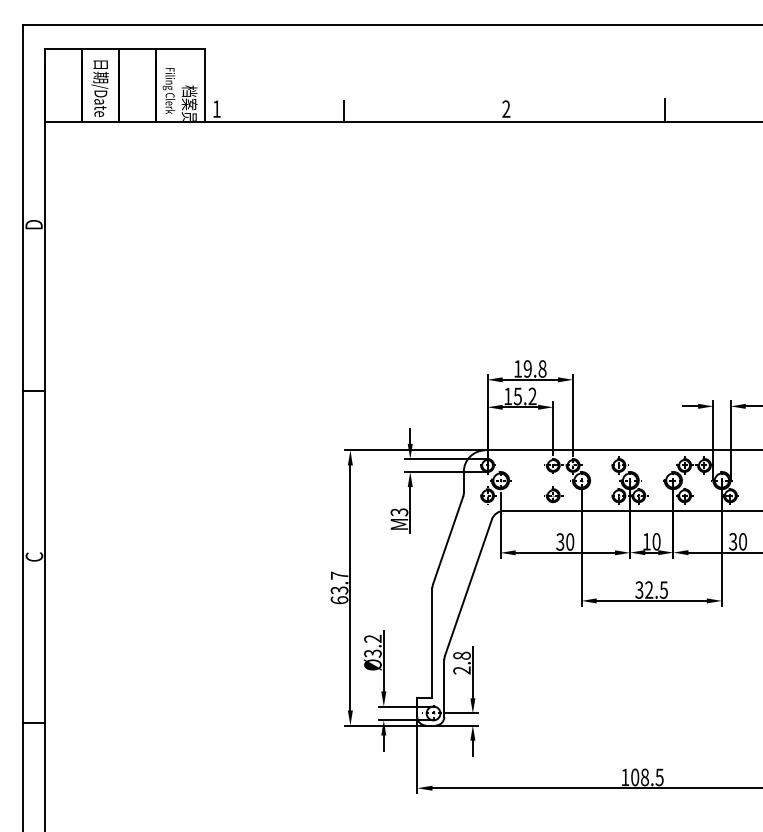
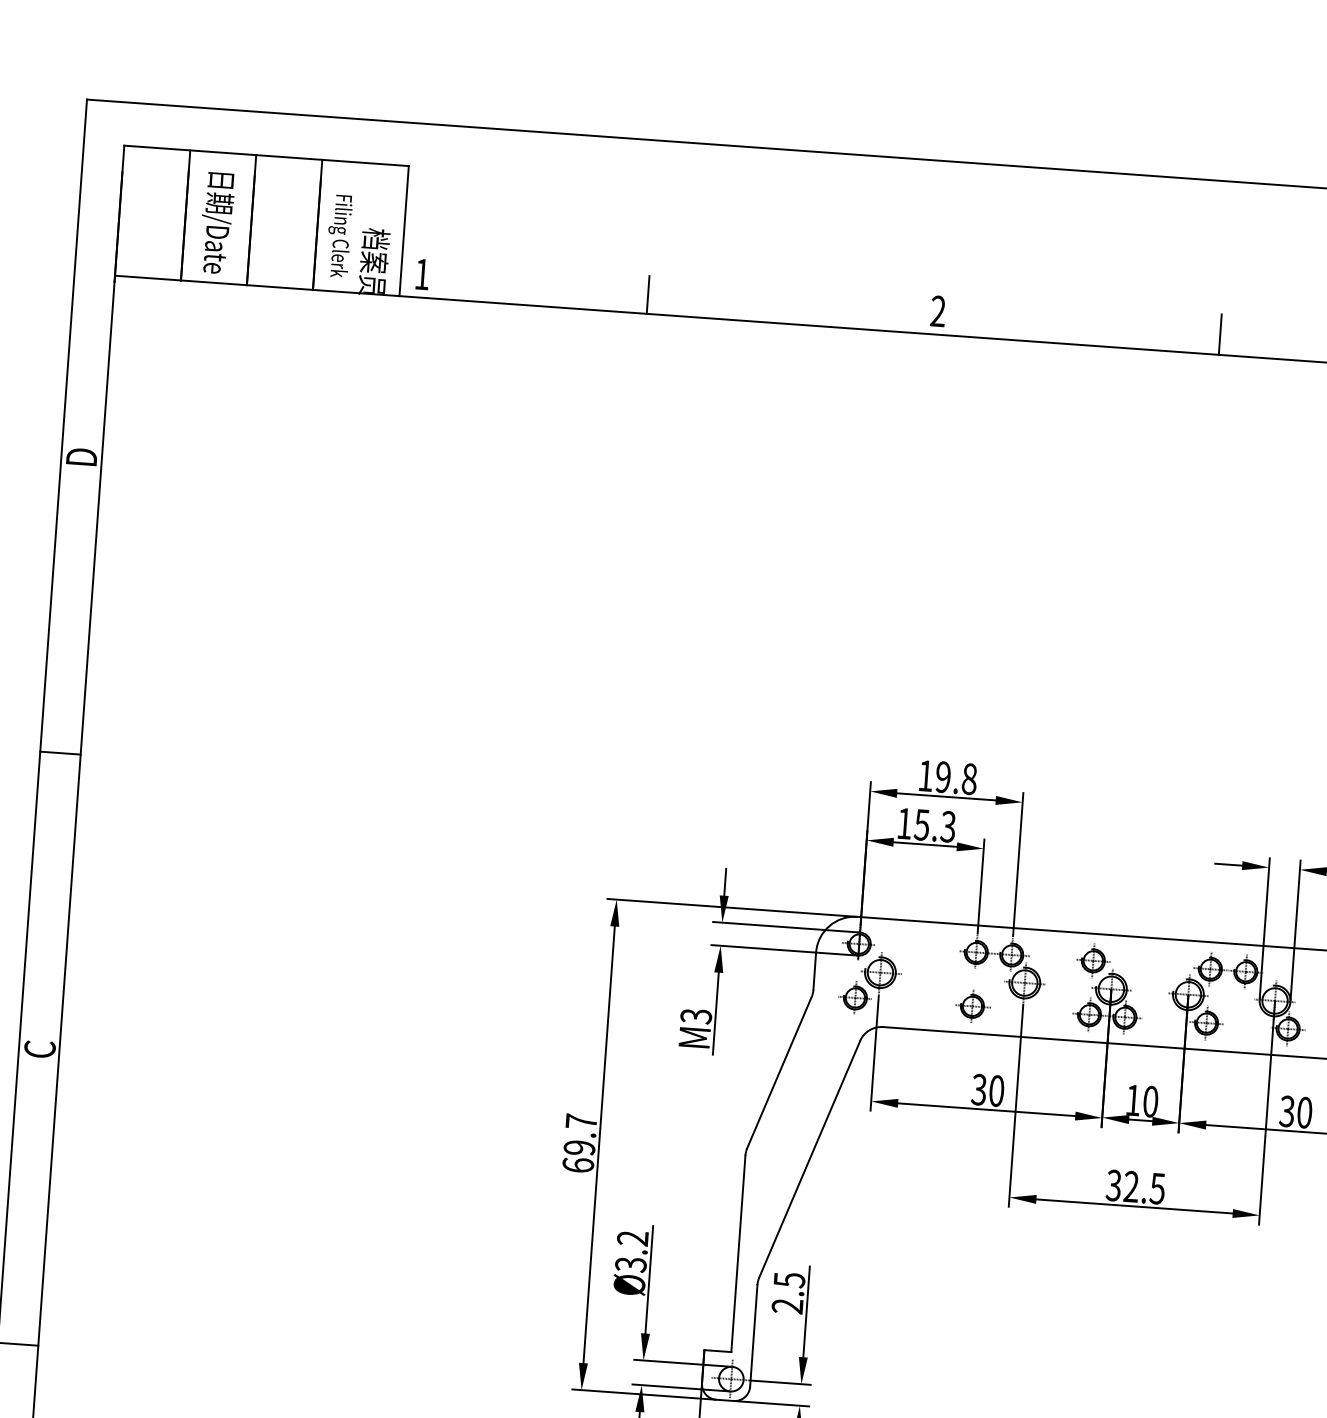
text: (532, 396) -> (948, 826), 15.2 -> 15.3
text: (339, 590) -> (579, 1147), 63.7 -> 69.7
text: (461, 655) -> (788, 1279), 2.8 -> 2.5

